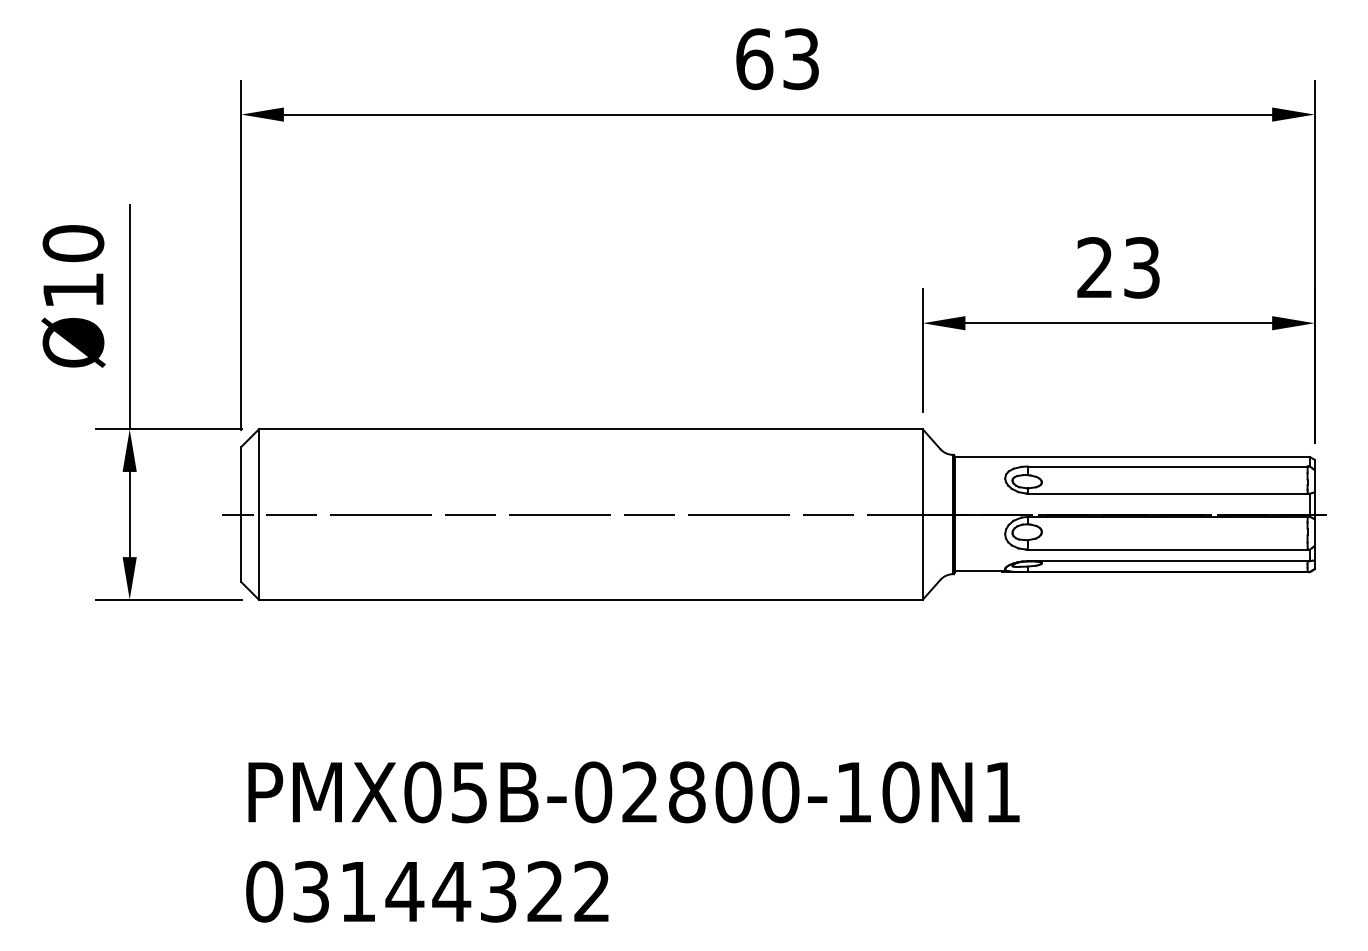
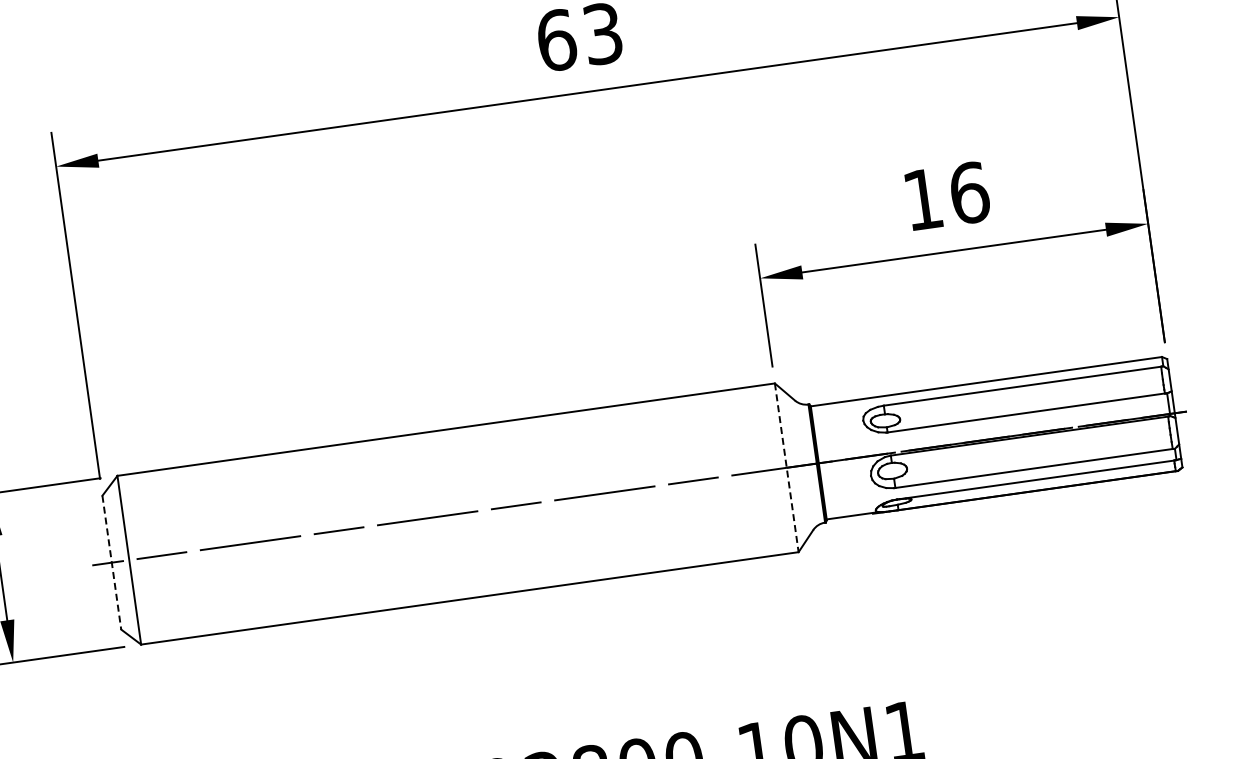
text: (1118, 267) -> (946, 195), 23 -> 16
line: (241, 514) -> (112, 562), solid -> dashed
line: (922, 515) -> (786, 468), solid -> dashed

